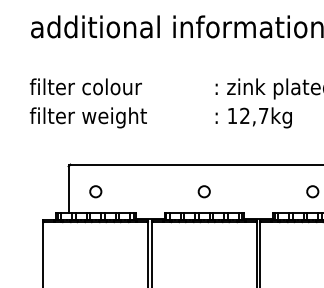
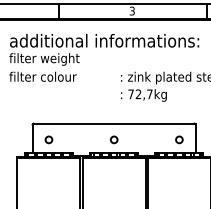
text: (231, 116) -> (130, 94), 12,7kg -> 72,7kg
text: (88, 117) -> (44, 59), moved

